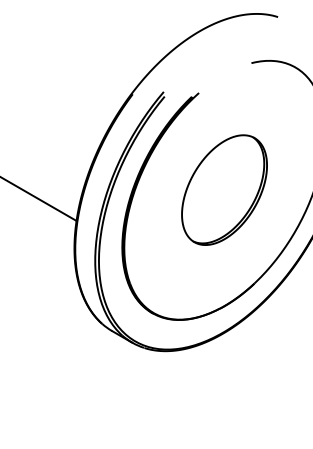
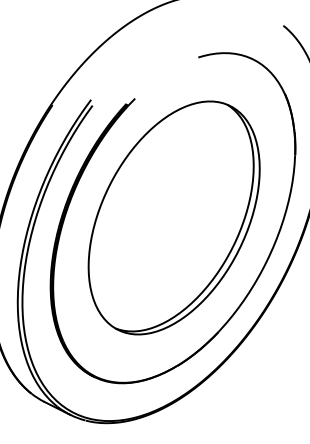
part: (224, 189) -> (174, 217), size x1.67

